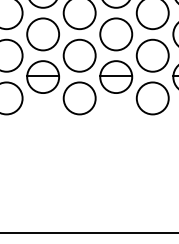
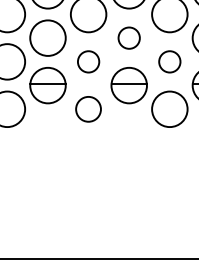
circle: (116, 34) -> (129, 38), size x0.6
circle: (79, 55) -> (88, 61), size x0.6
circle: (152, 55) -> (169, 61), size x0.6
circle: (79, 98) -> (88, 109), size x0.7

